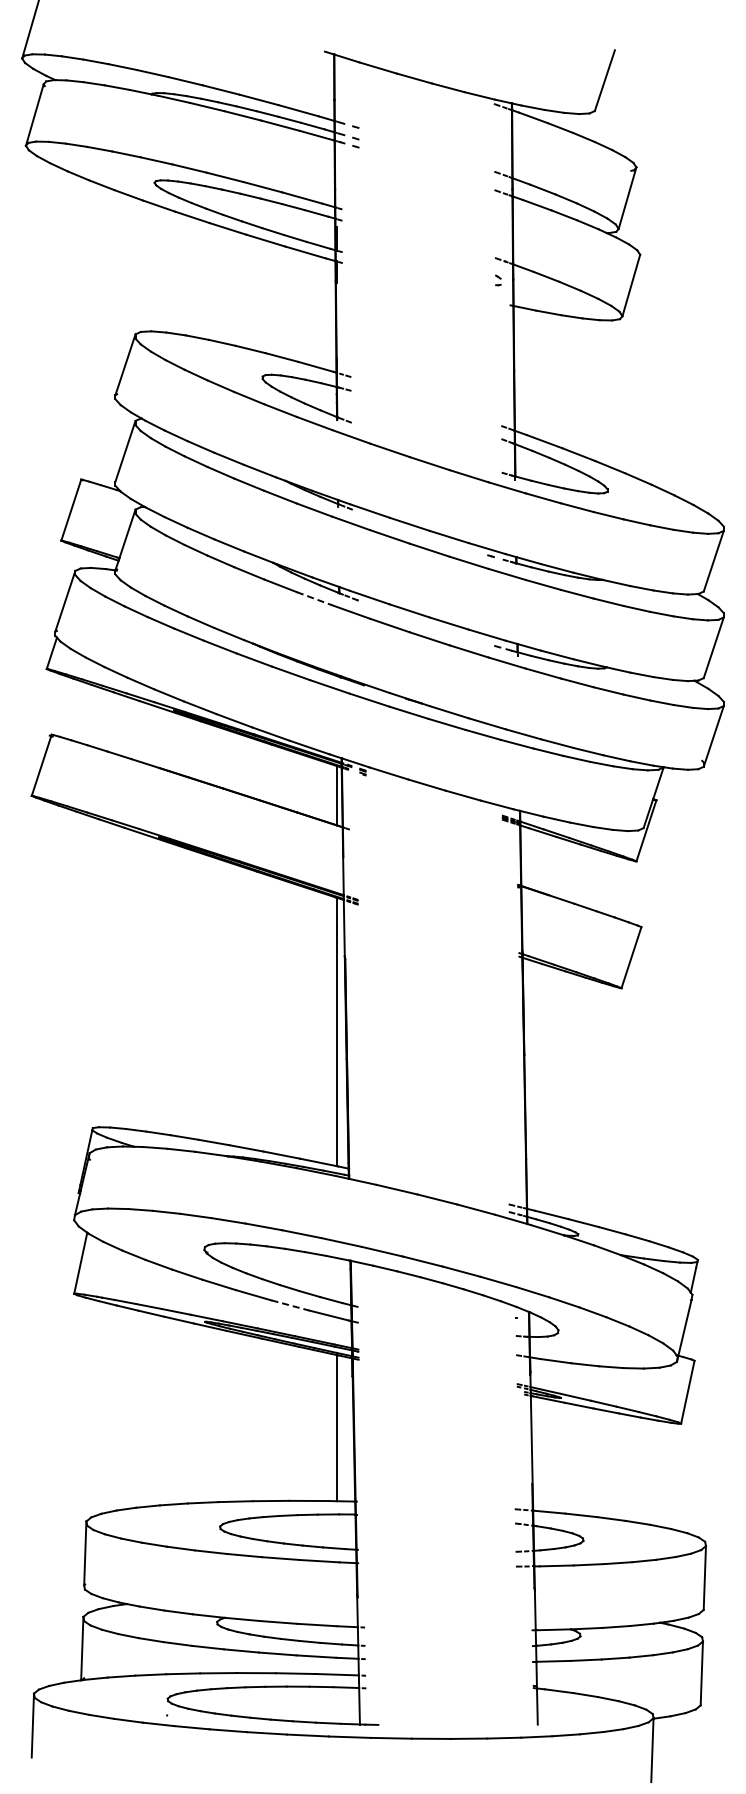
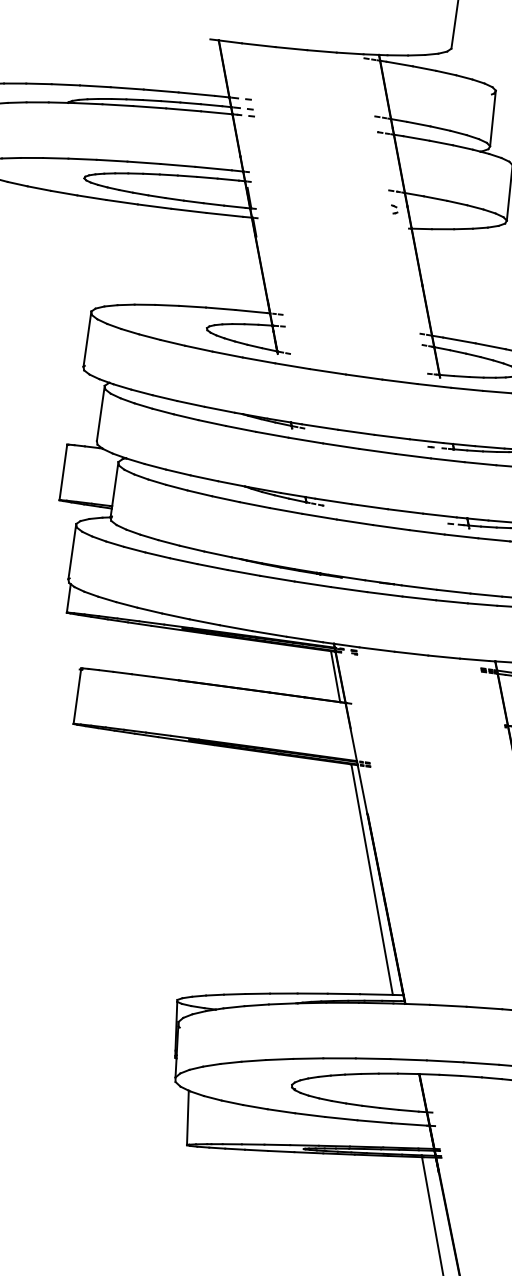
line: (314, 598) -> (285, 510), dashed -> solid
line: (290, 1305) -> (374, 1121), dashed -> solid

